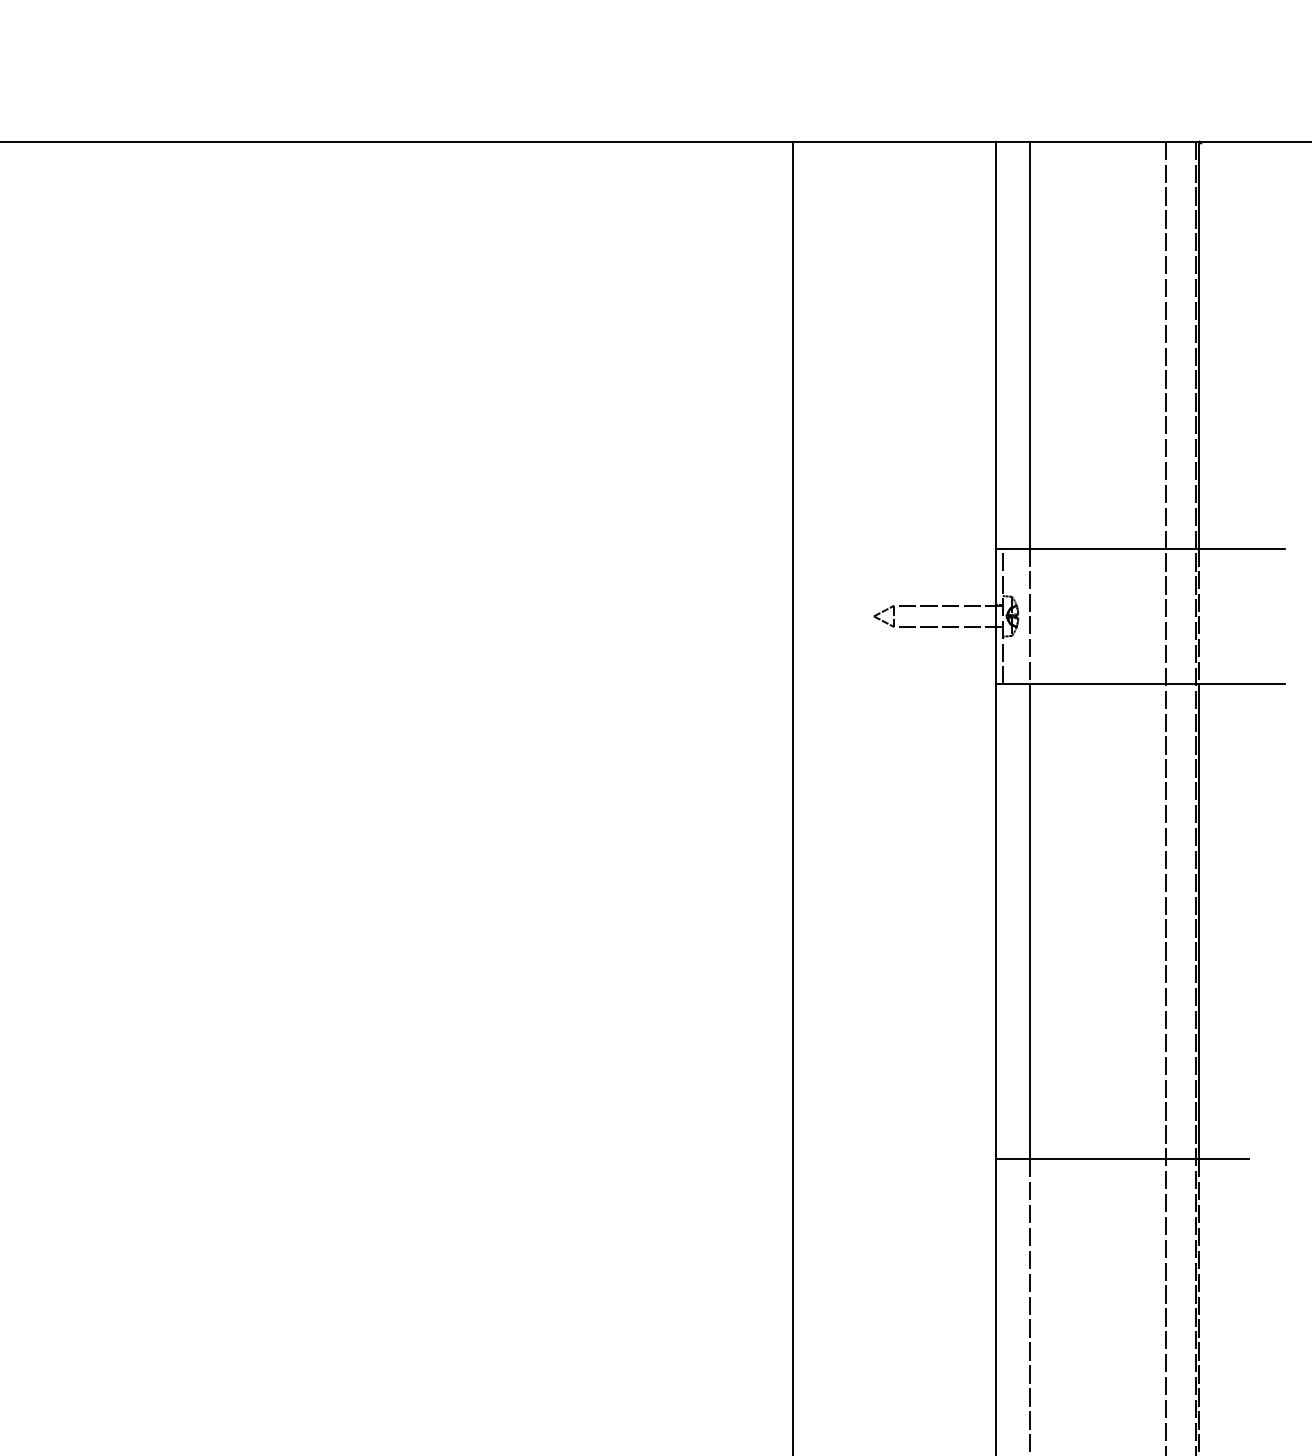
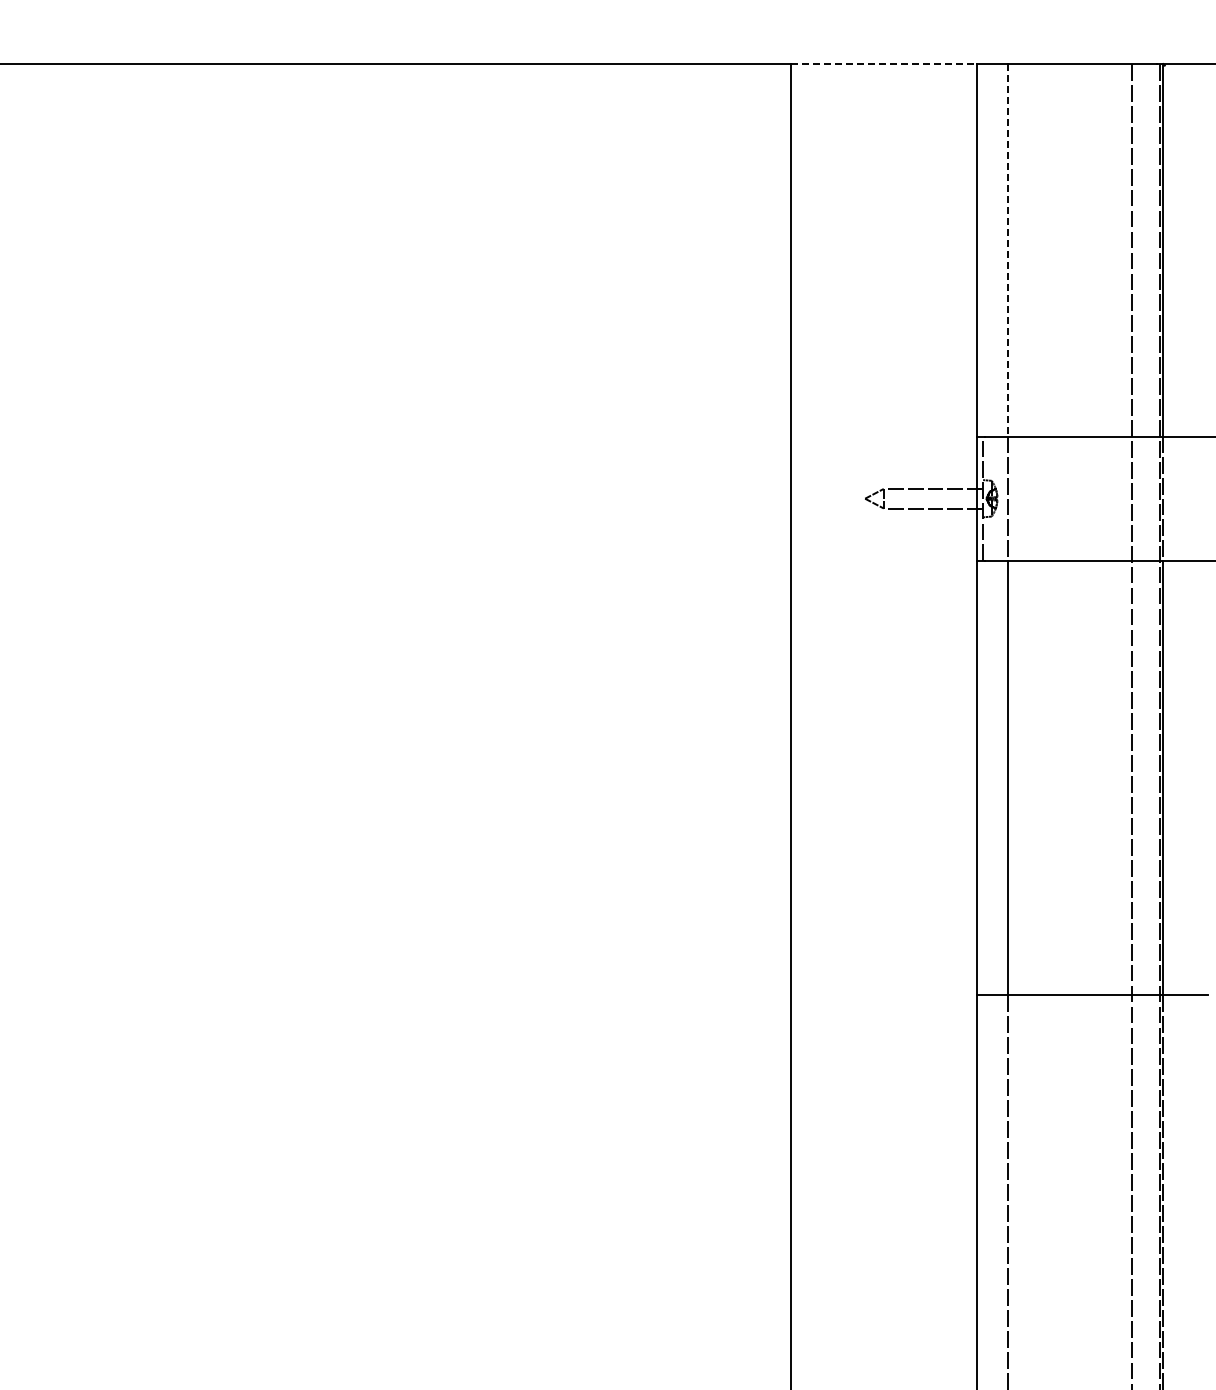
line: (895, 142) -> (884, 64), solid -> dashed
line: (1029, 345) -> (1007, 250), solid -> dashed

